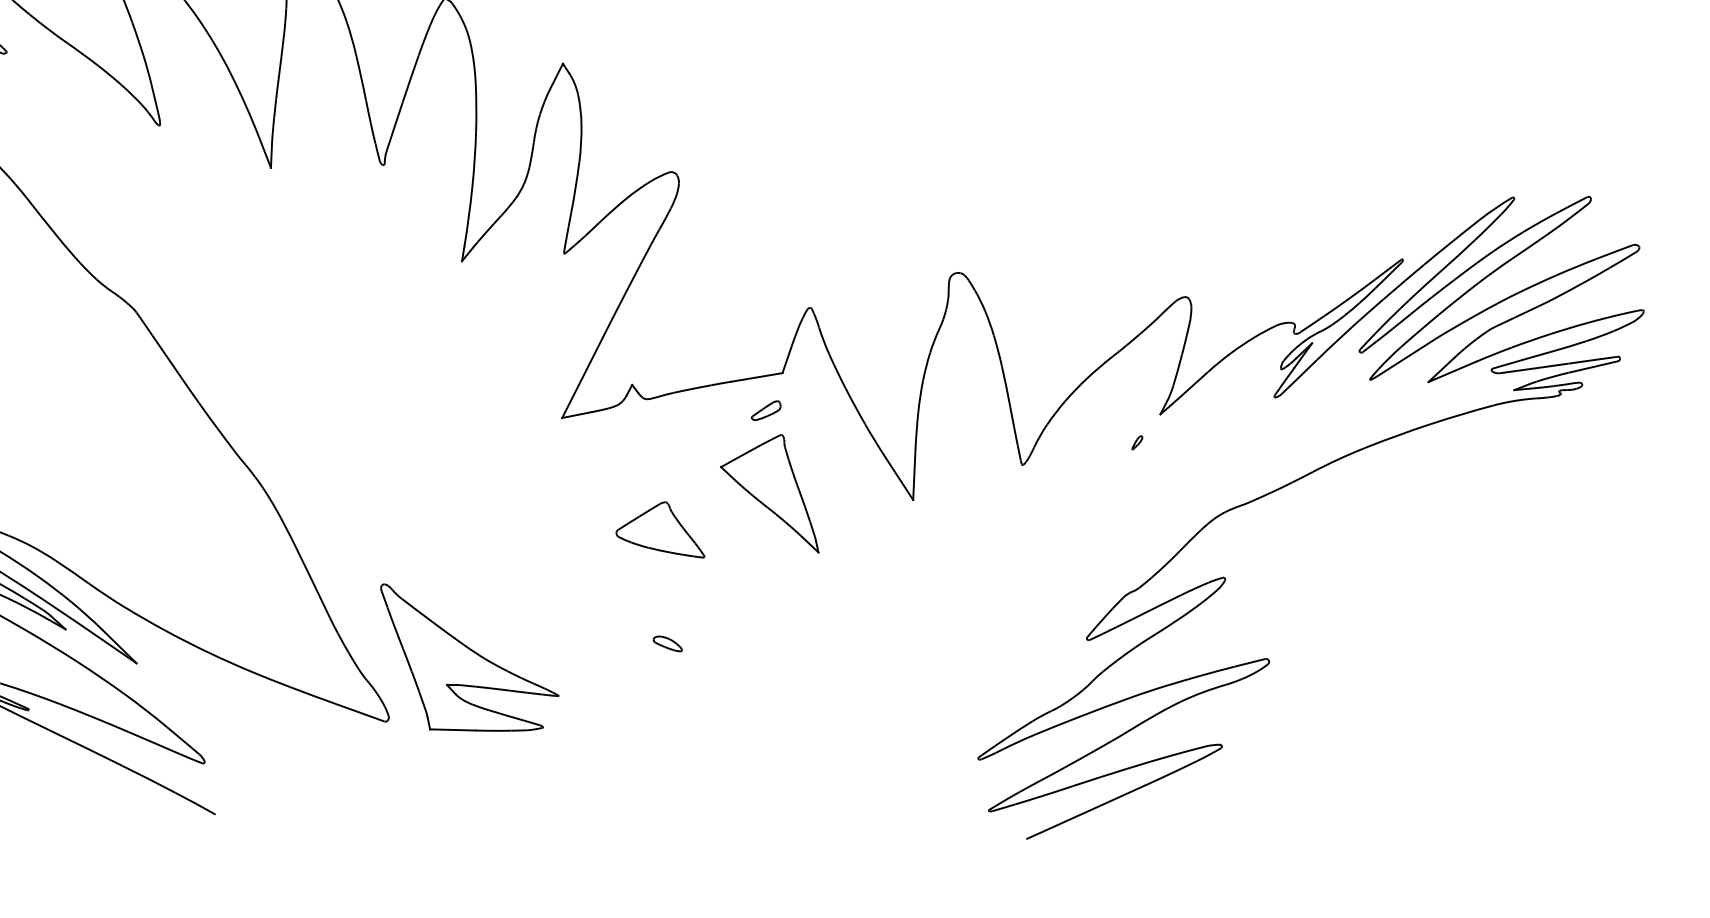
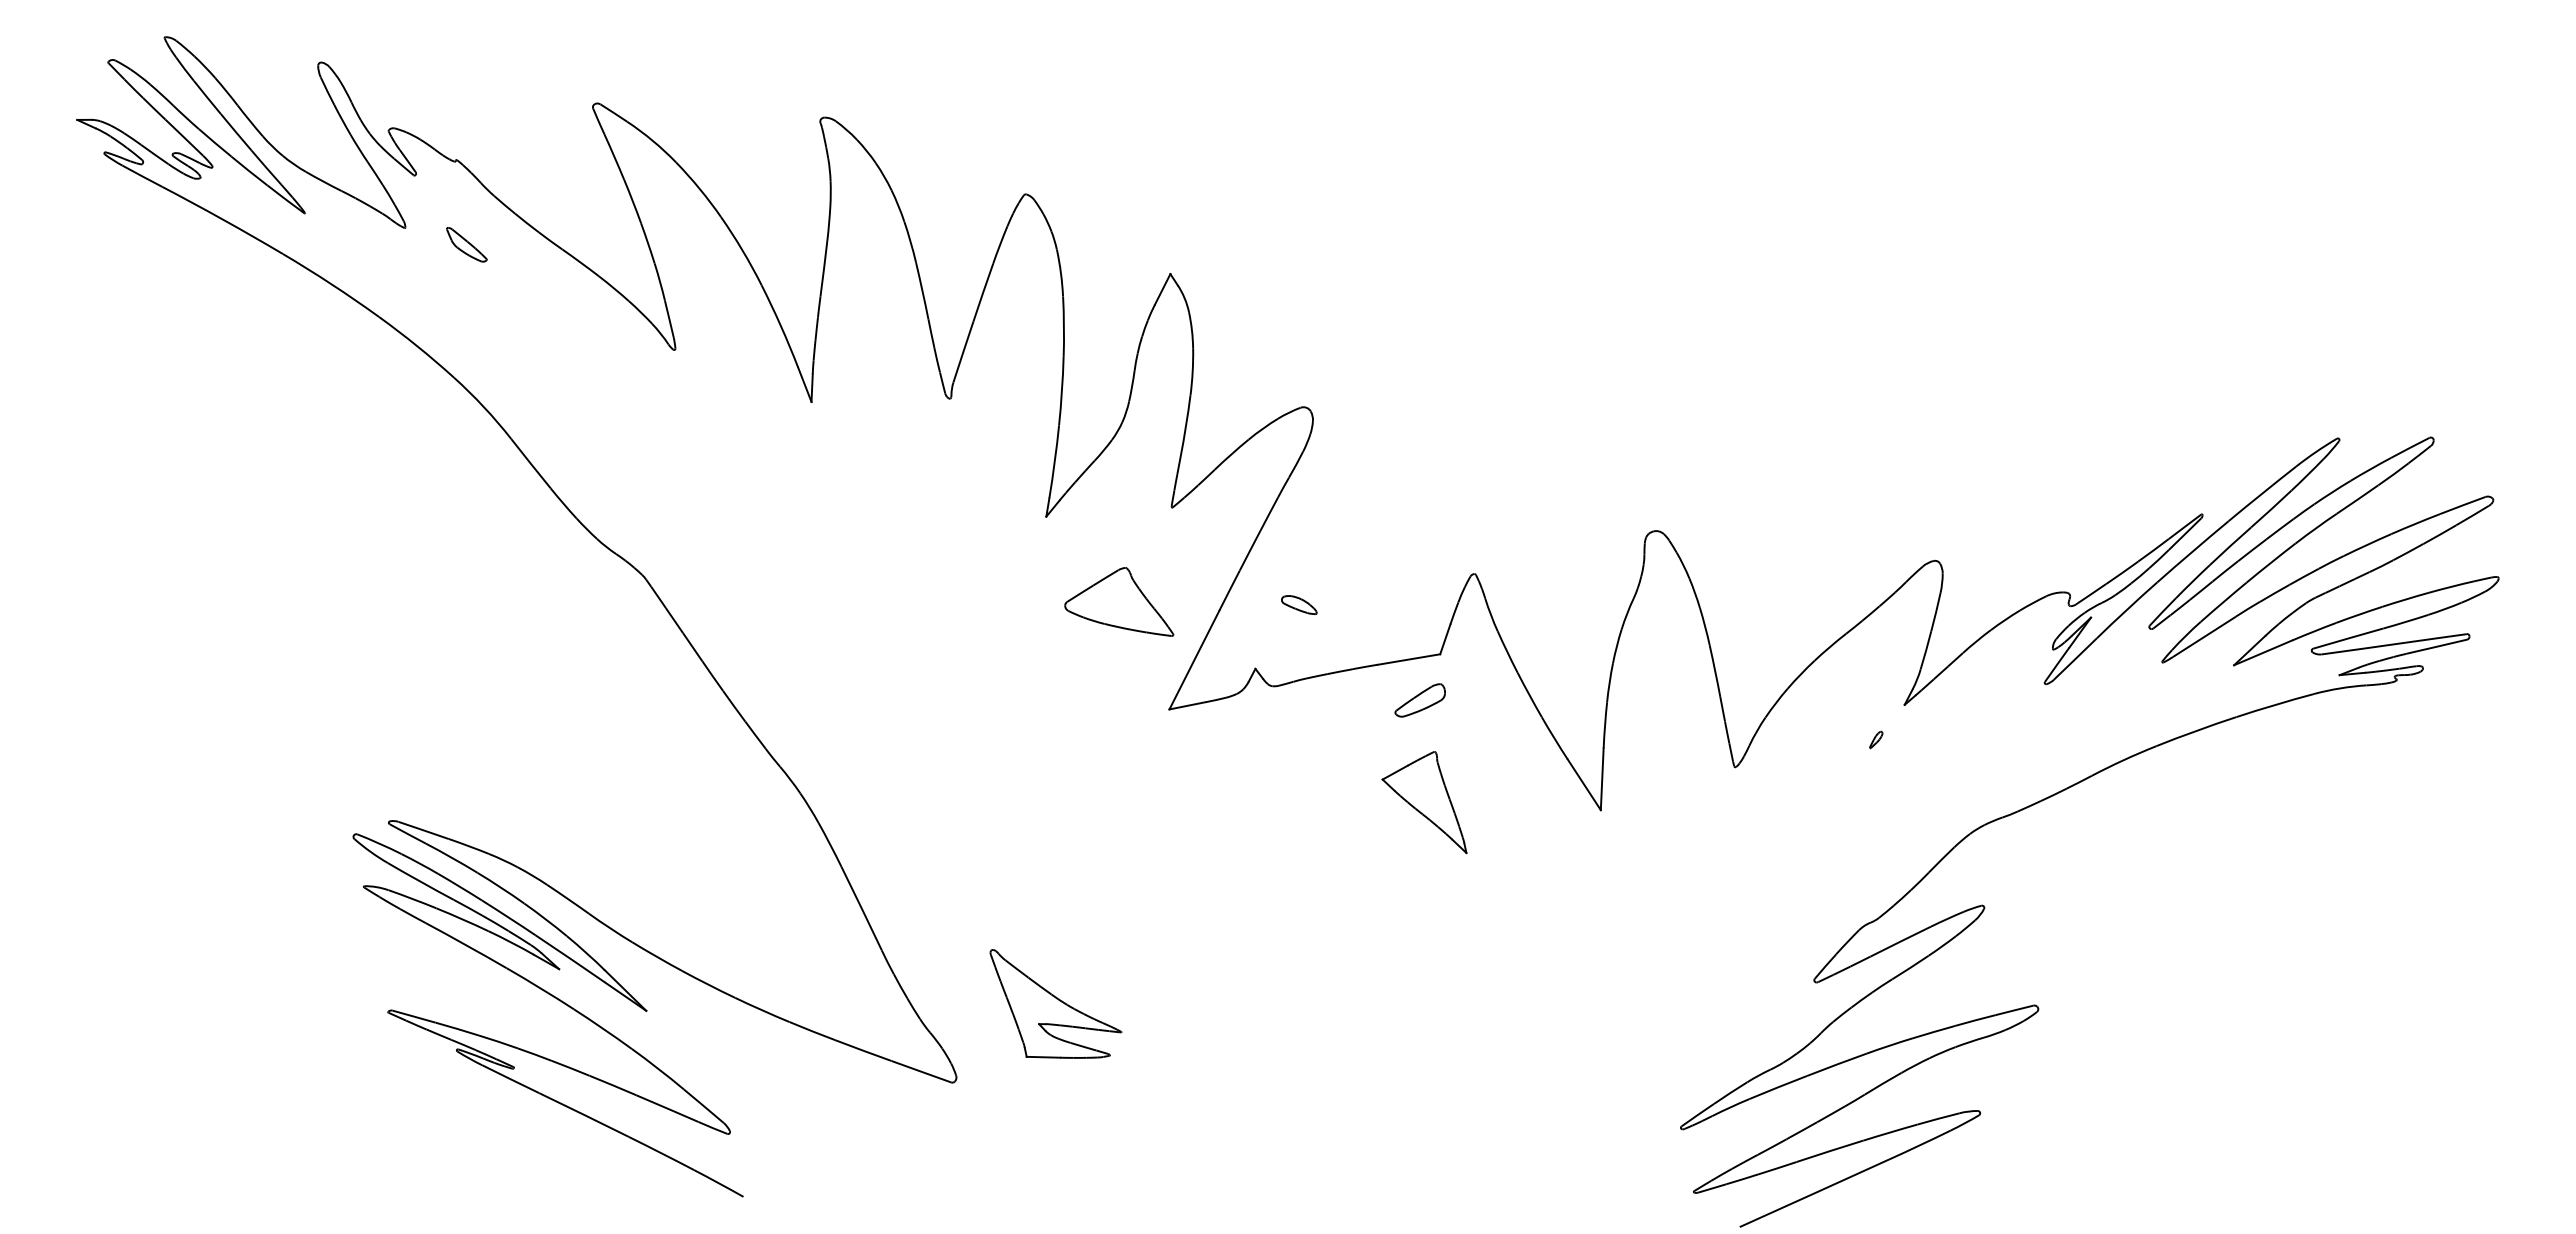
part: (765, 410) -> (1419, 700), size x1.4
part: (769, 493) -> (1424, 802), size x0.7
part: (660, 529) -> (1119, 601), moved
part: (668, 643) -> (1299, 604), moved
part: (469, 657) -> (1055, 1003), size x0.6

